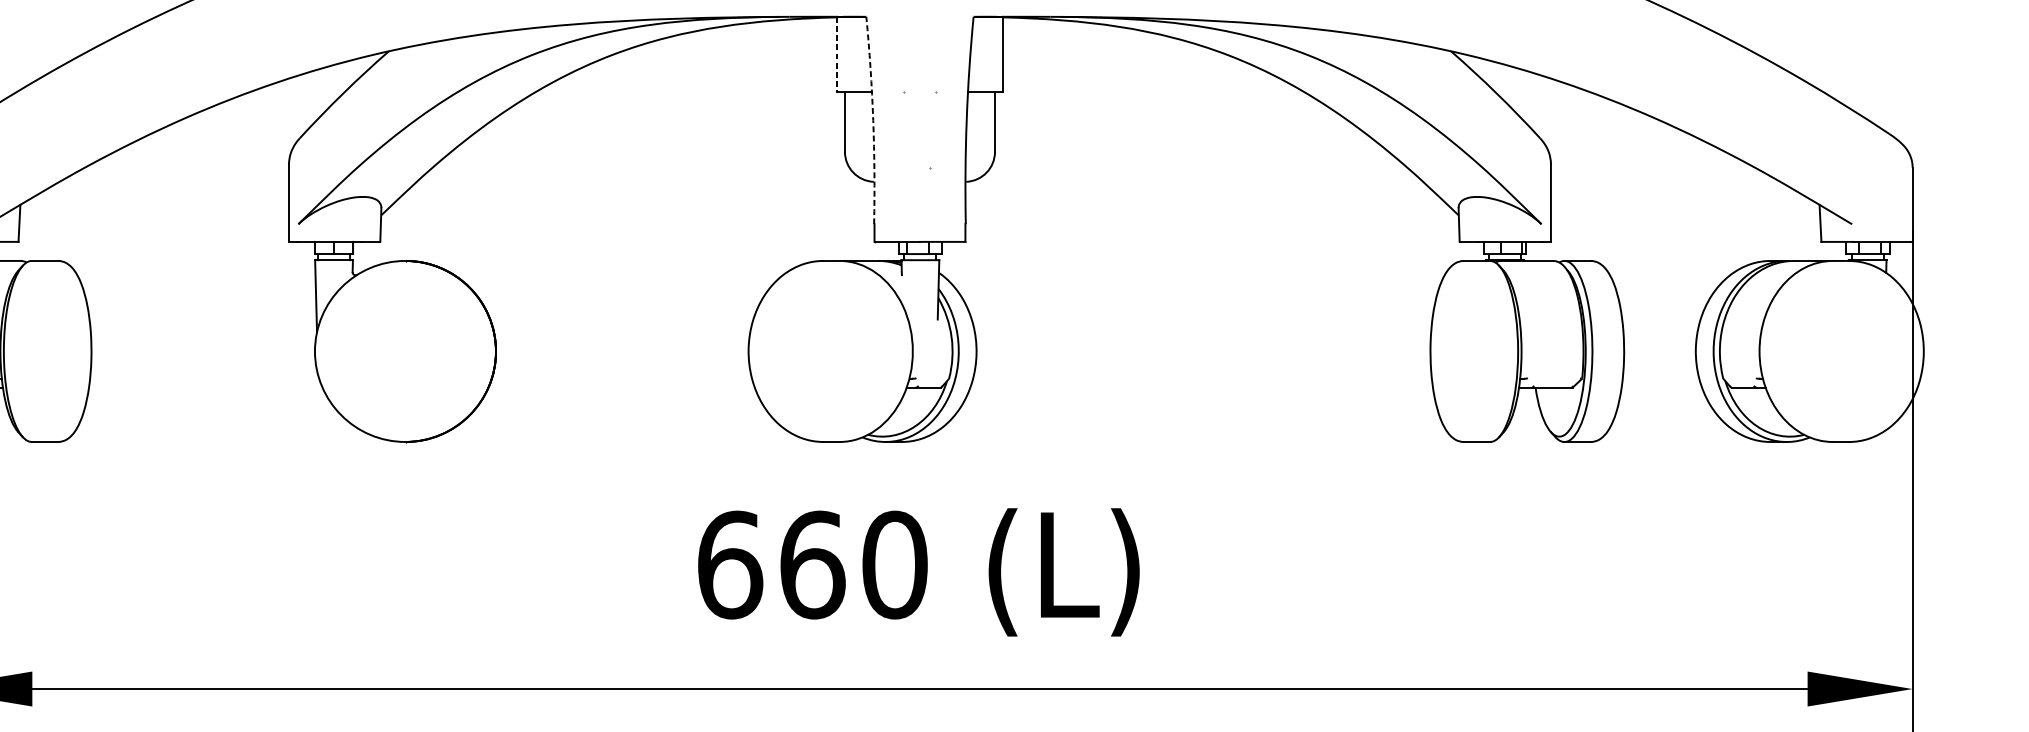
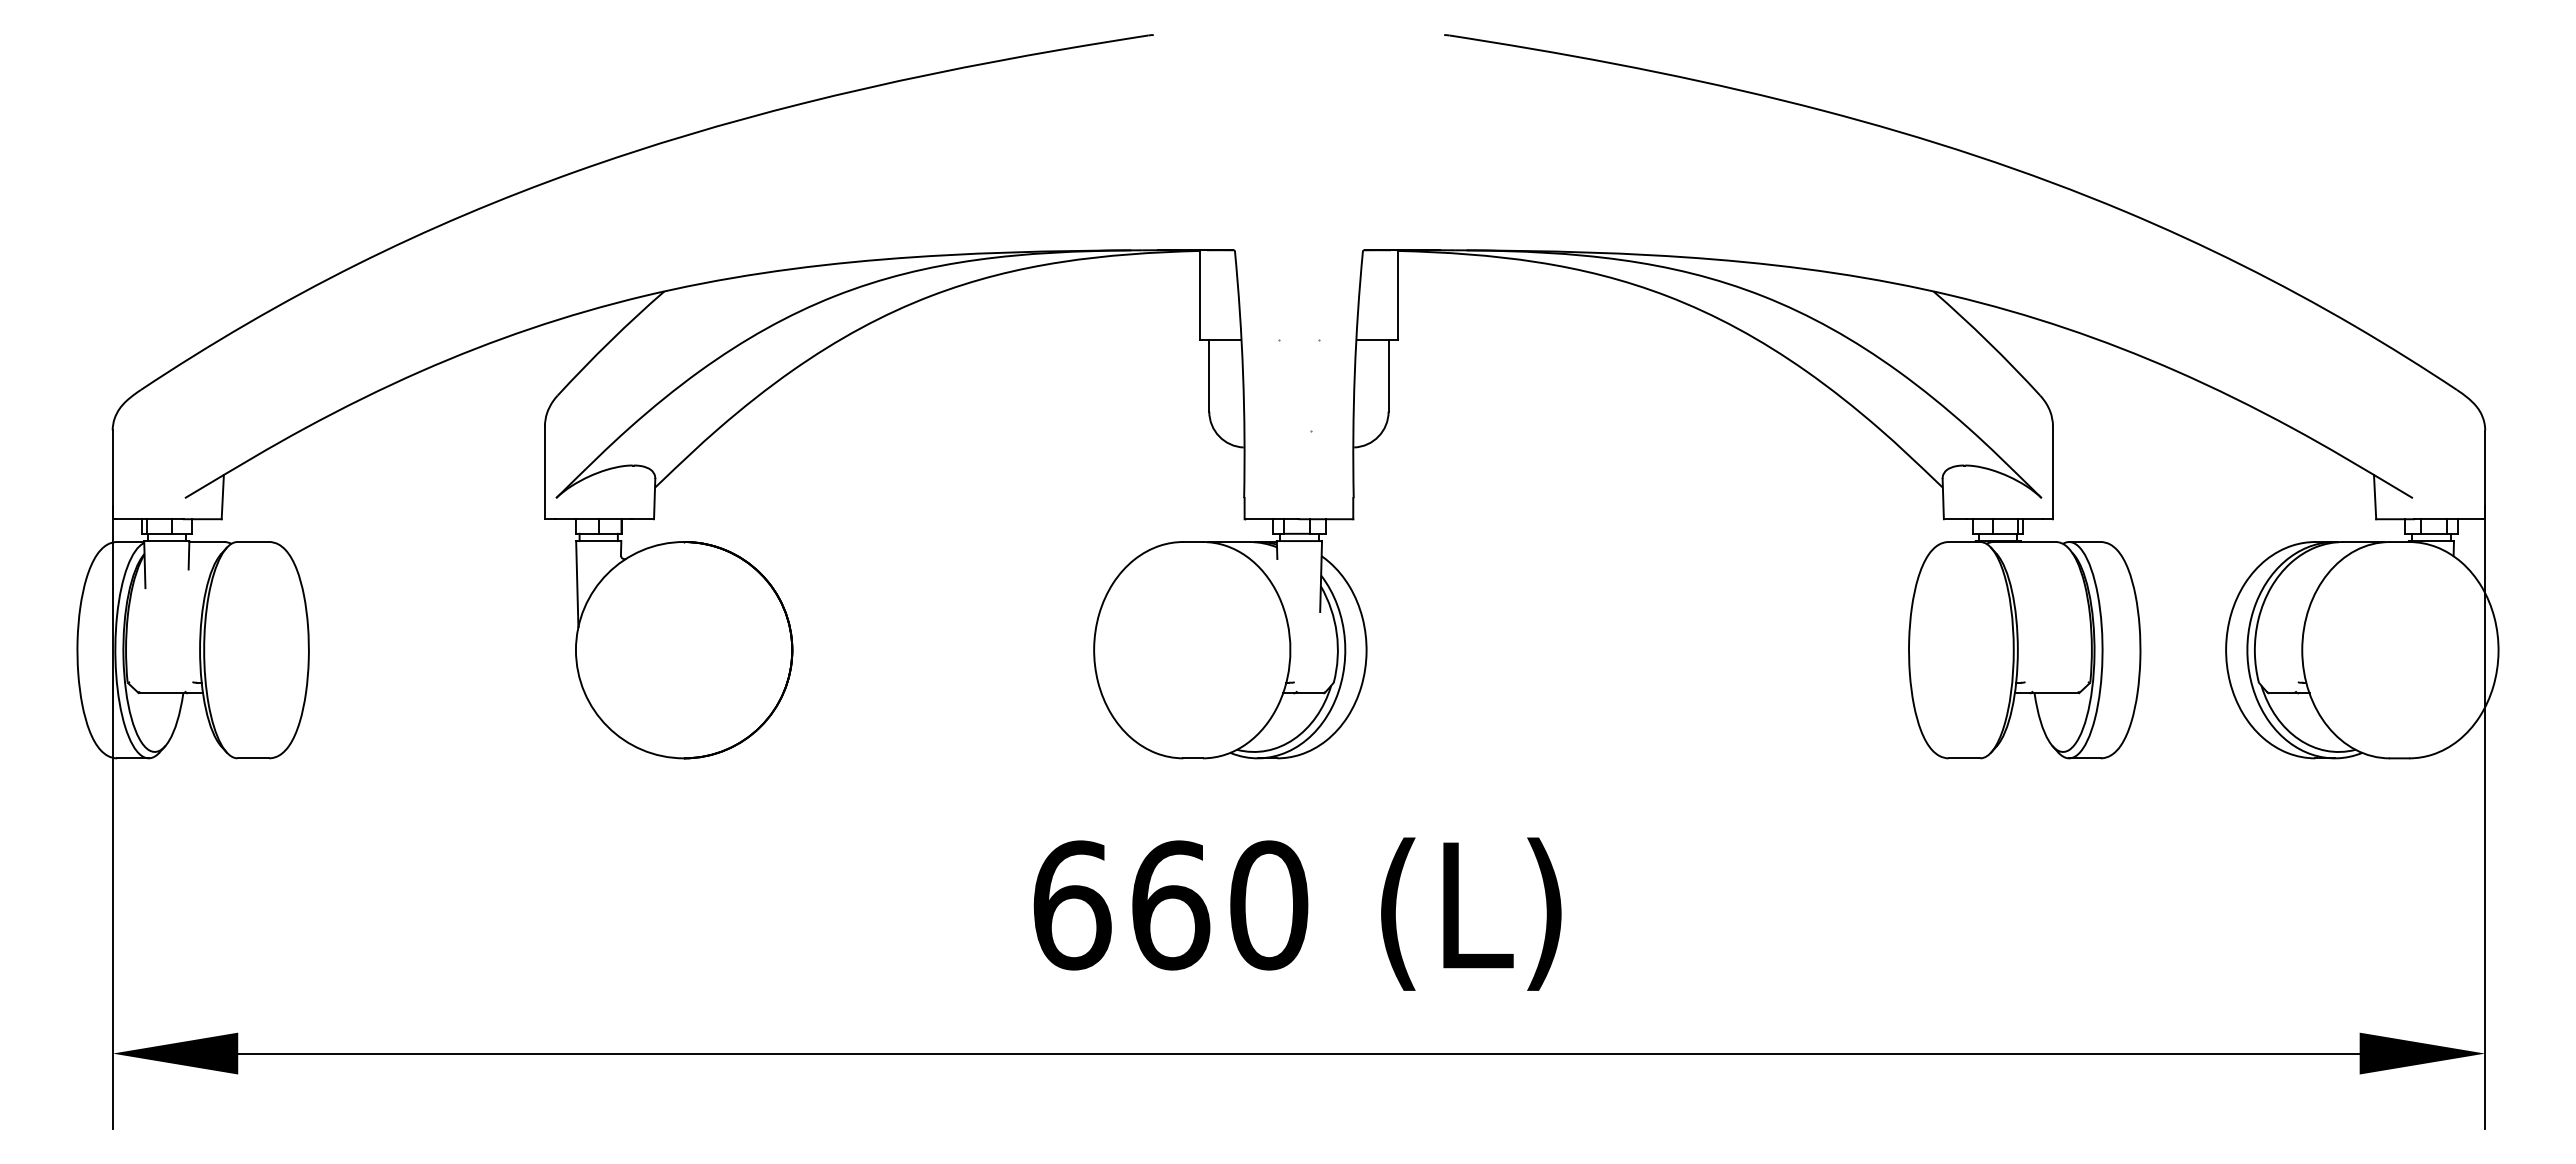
line: (837, 54) -> (1200, 295), dashed -> solid
arc: (873, 120) -> (1243, 374), dashed -> solid

